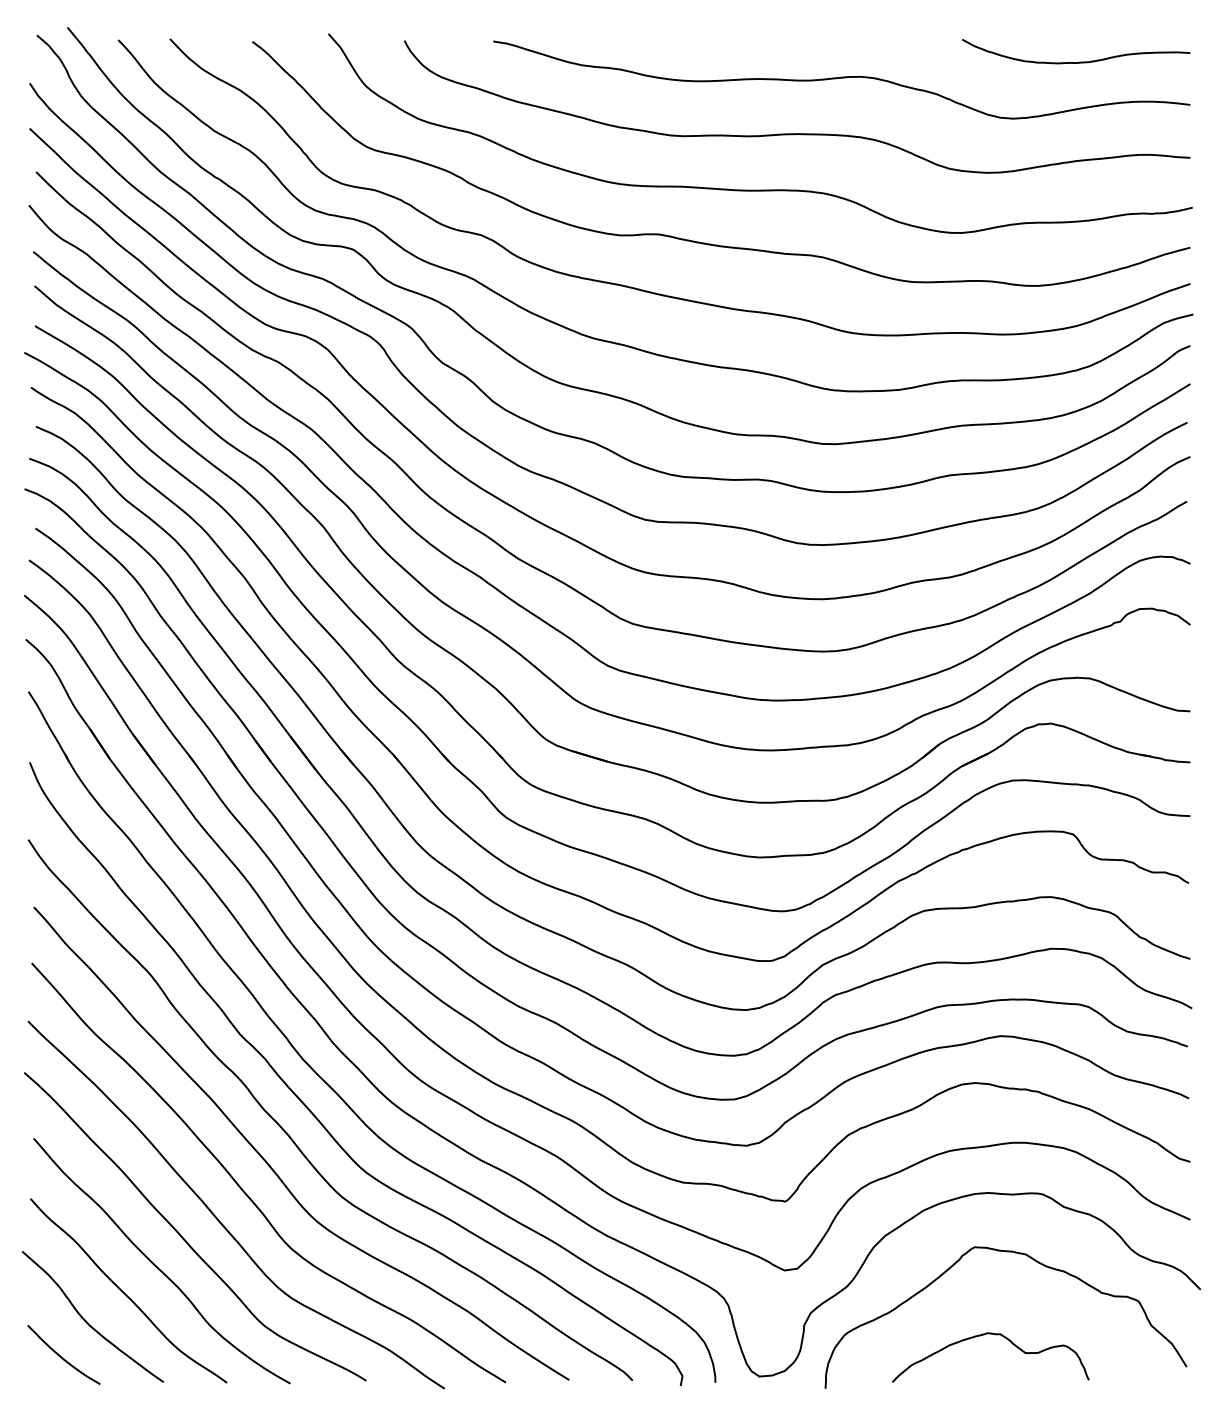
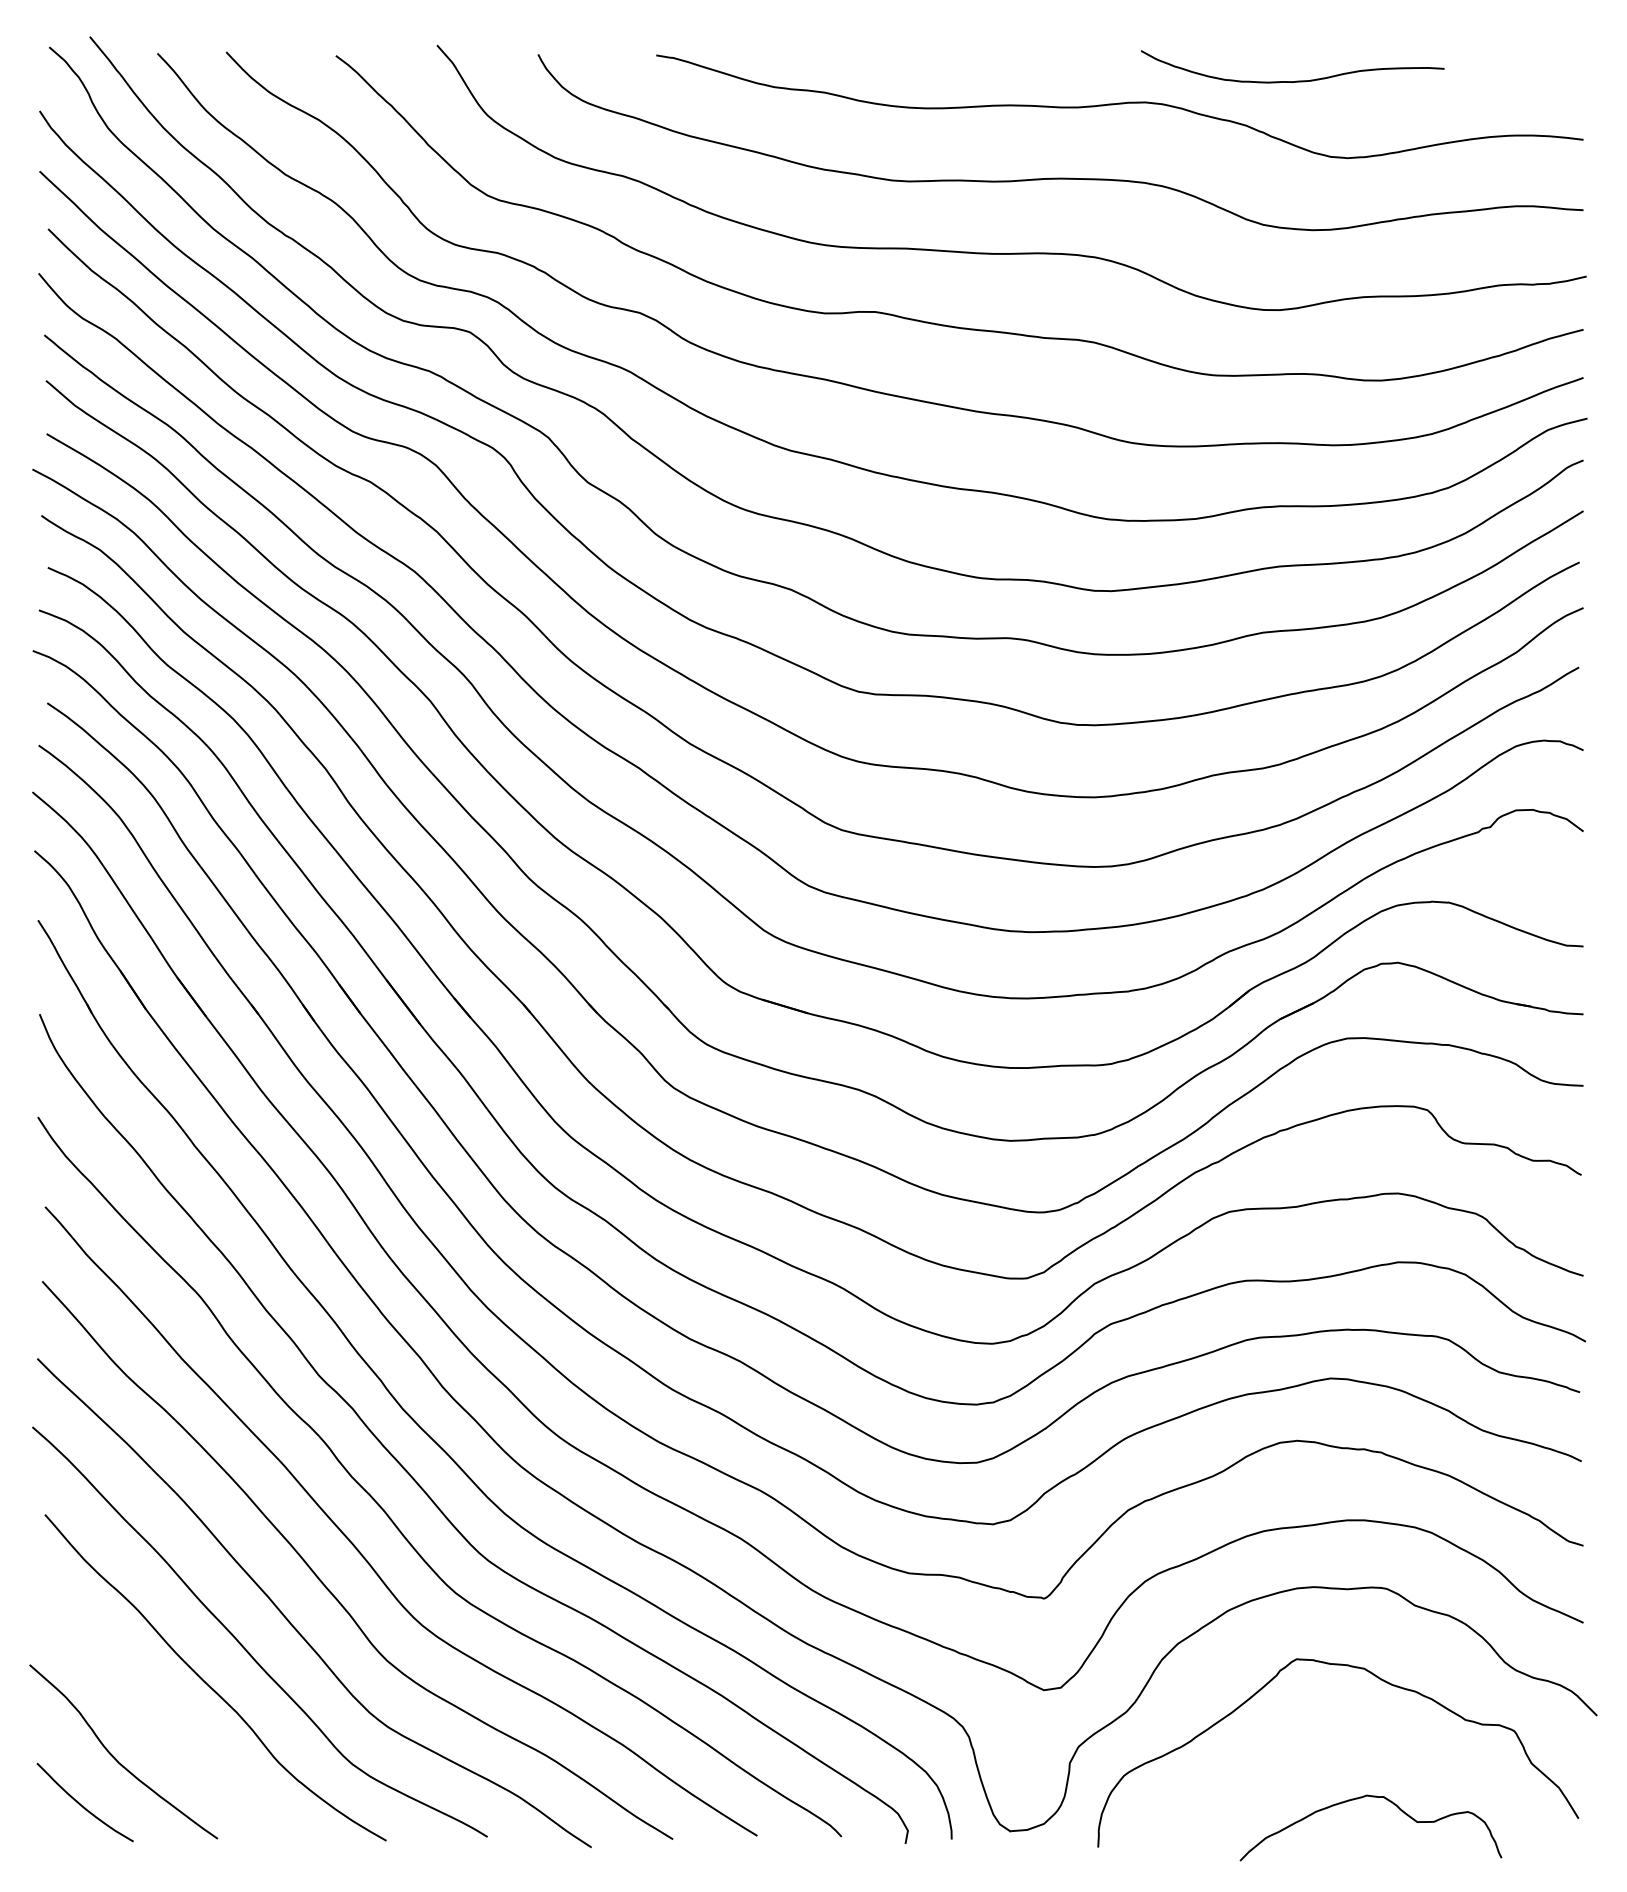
curve: (1079, 61) -> (1296, 80), moved
curve: (125, 1294) -> (167, 1721), removed
curve: (991, 1334) -> (1371, 1797), moved

